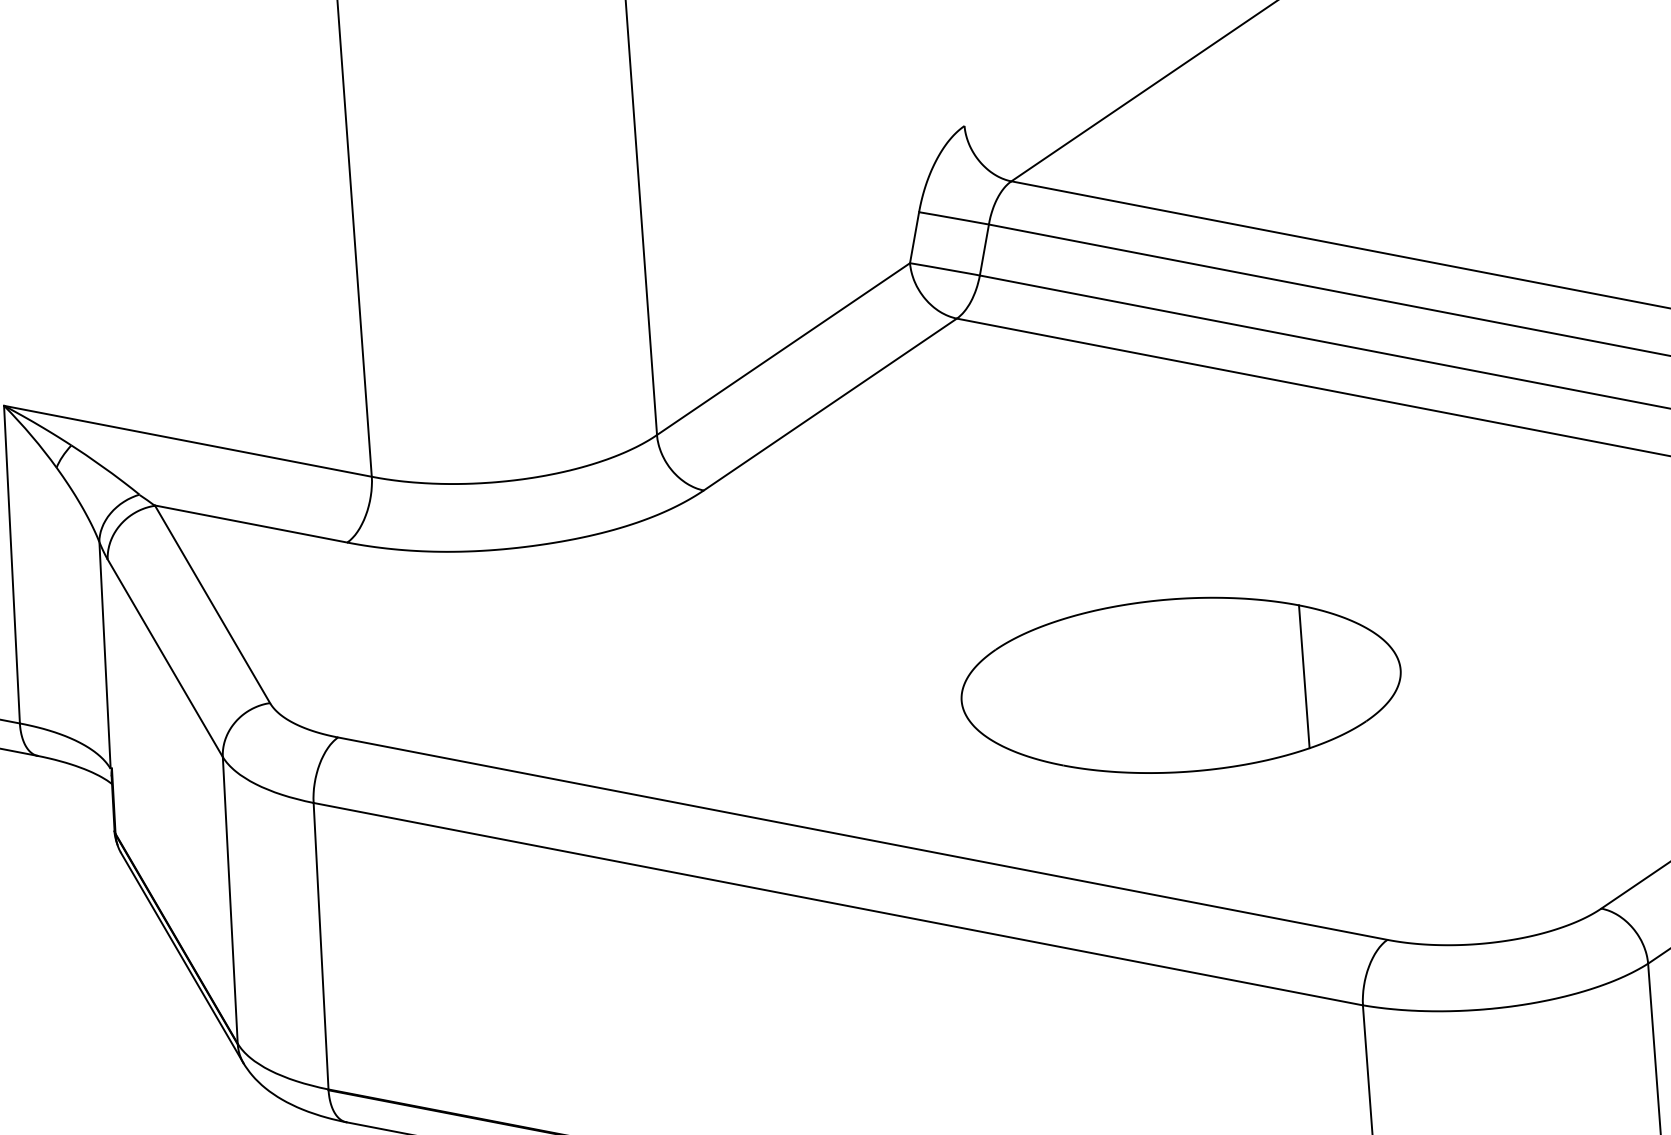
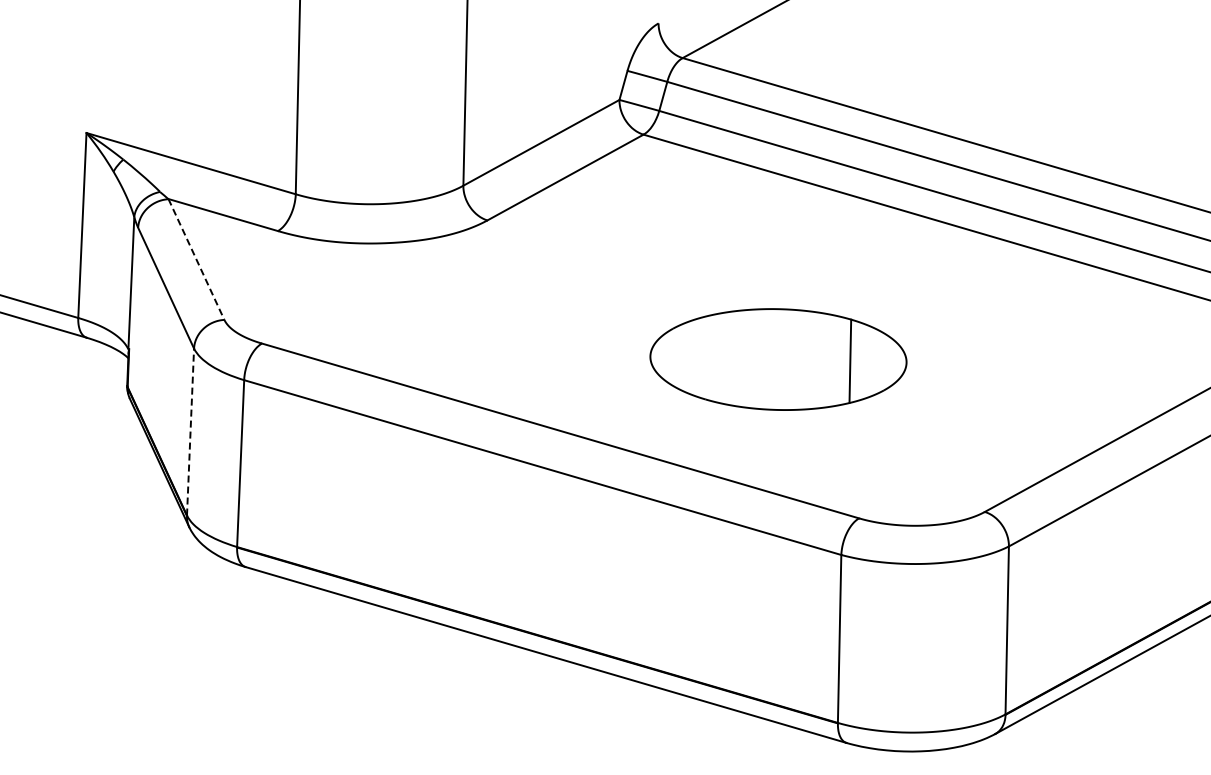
line: (212, 604) -> (196, 259), solid -> dashed
part: (1181, 685) -> (778, 359), moved
line: (230, 901) -> (190, 432), solid -> dashed

